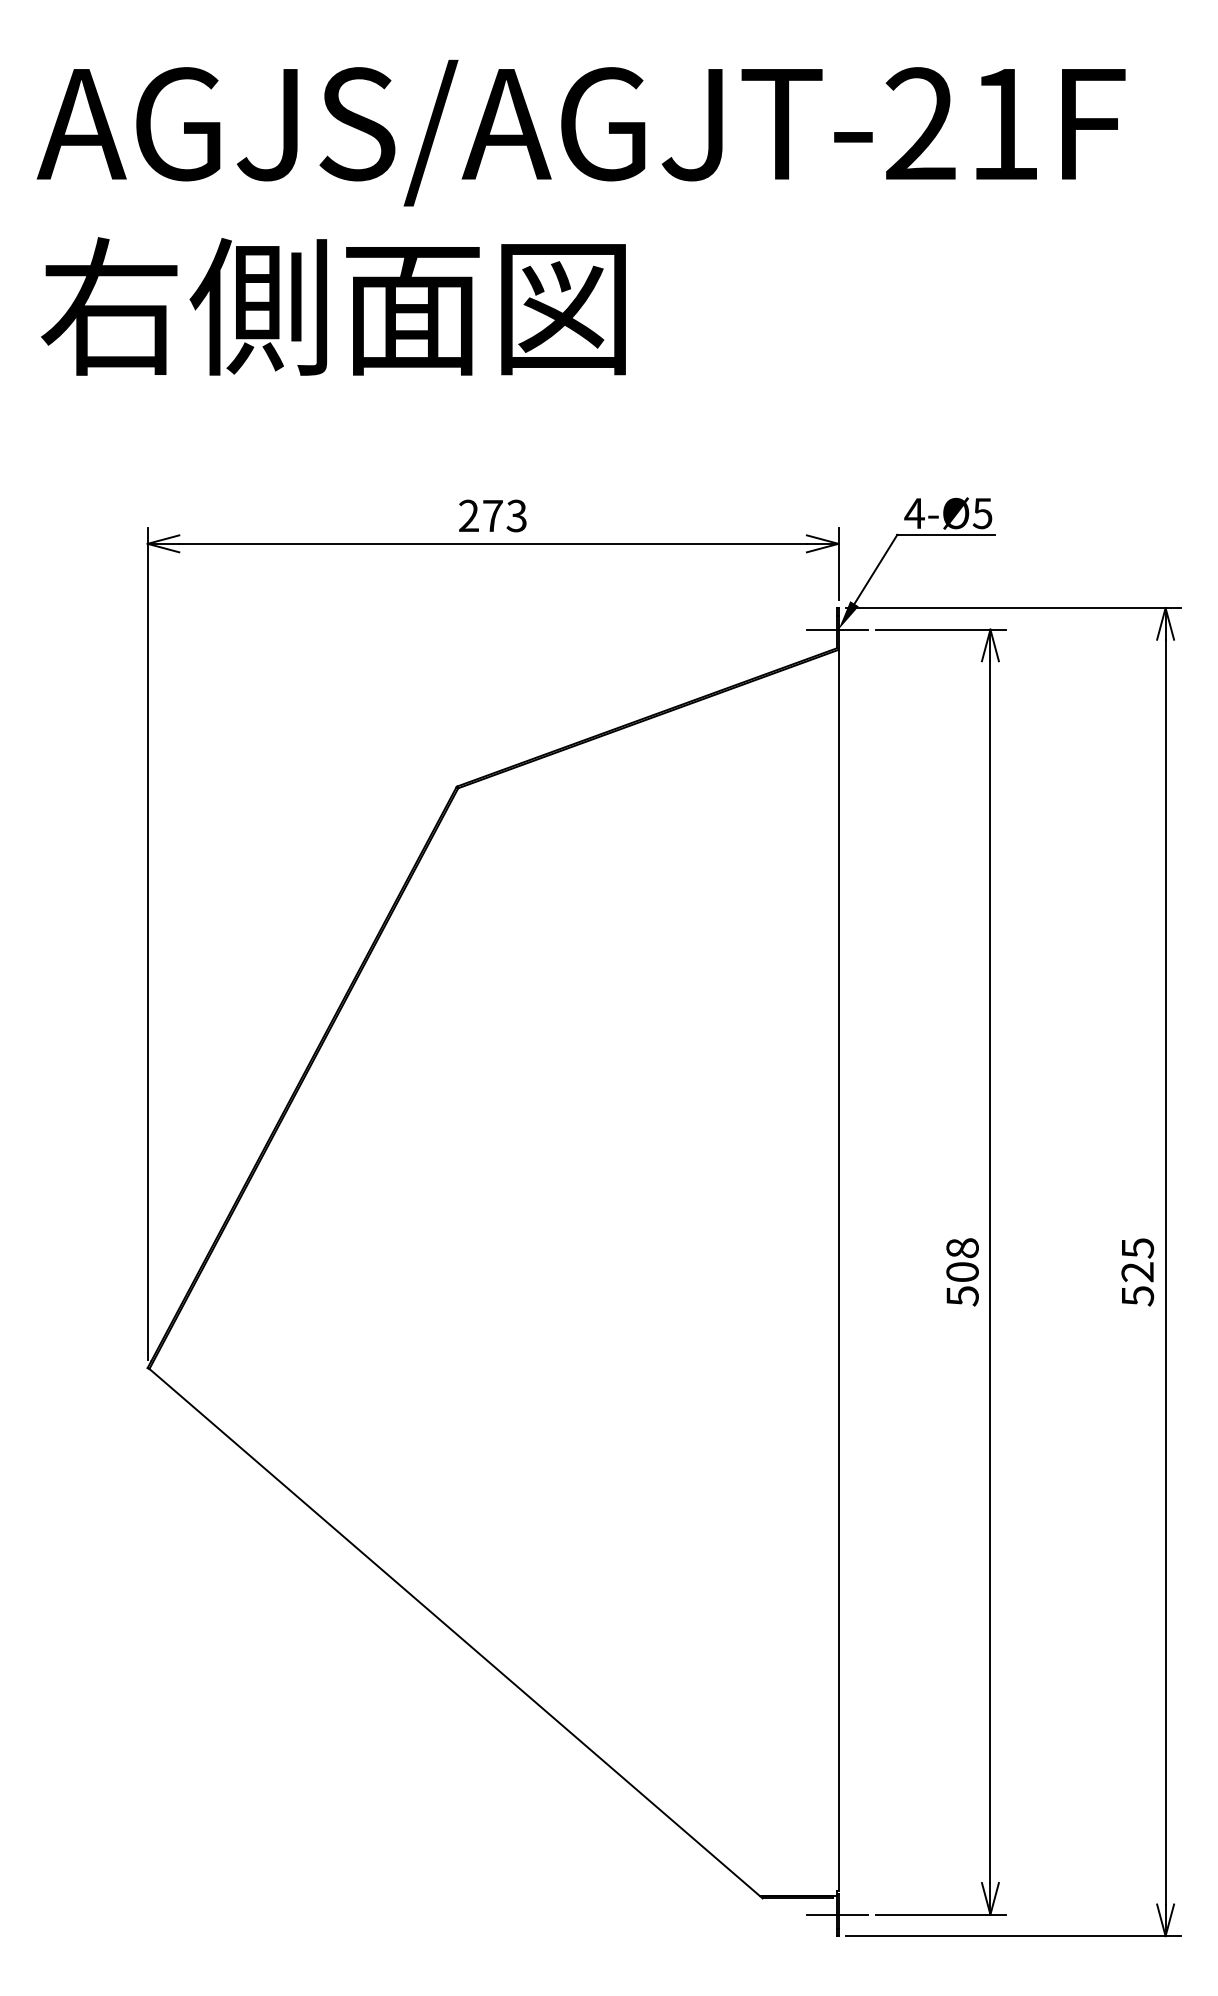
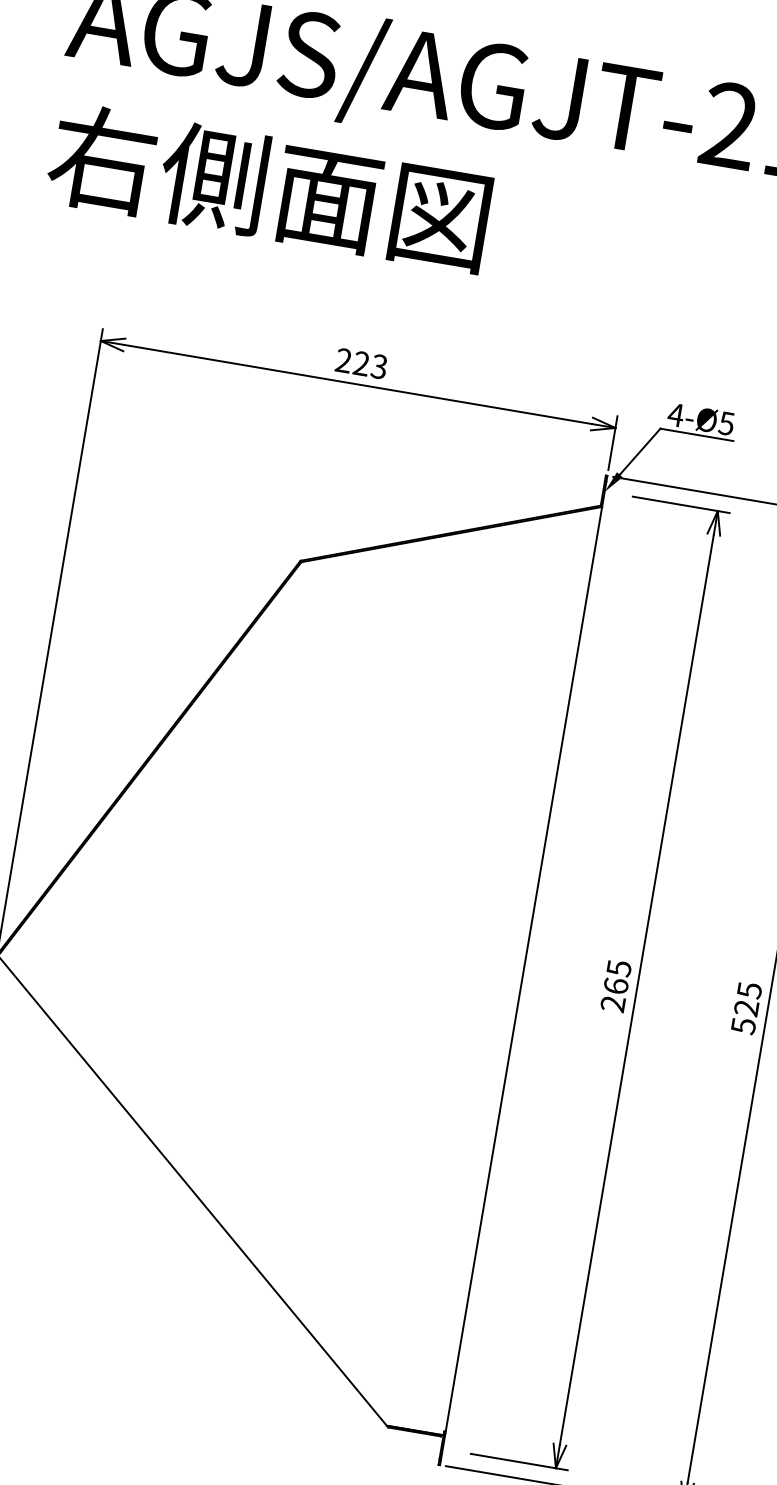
text: (492, 515) -> (361, 363), 273 -> 223
line: (837, 629) -> (603, 491), removed
text: (962, 1272) -> (616, 986), 508 -> 265
line: (837, 1914) -> (442, 1448), removed

